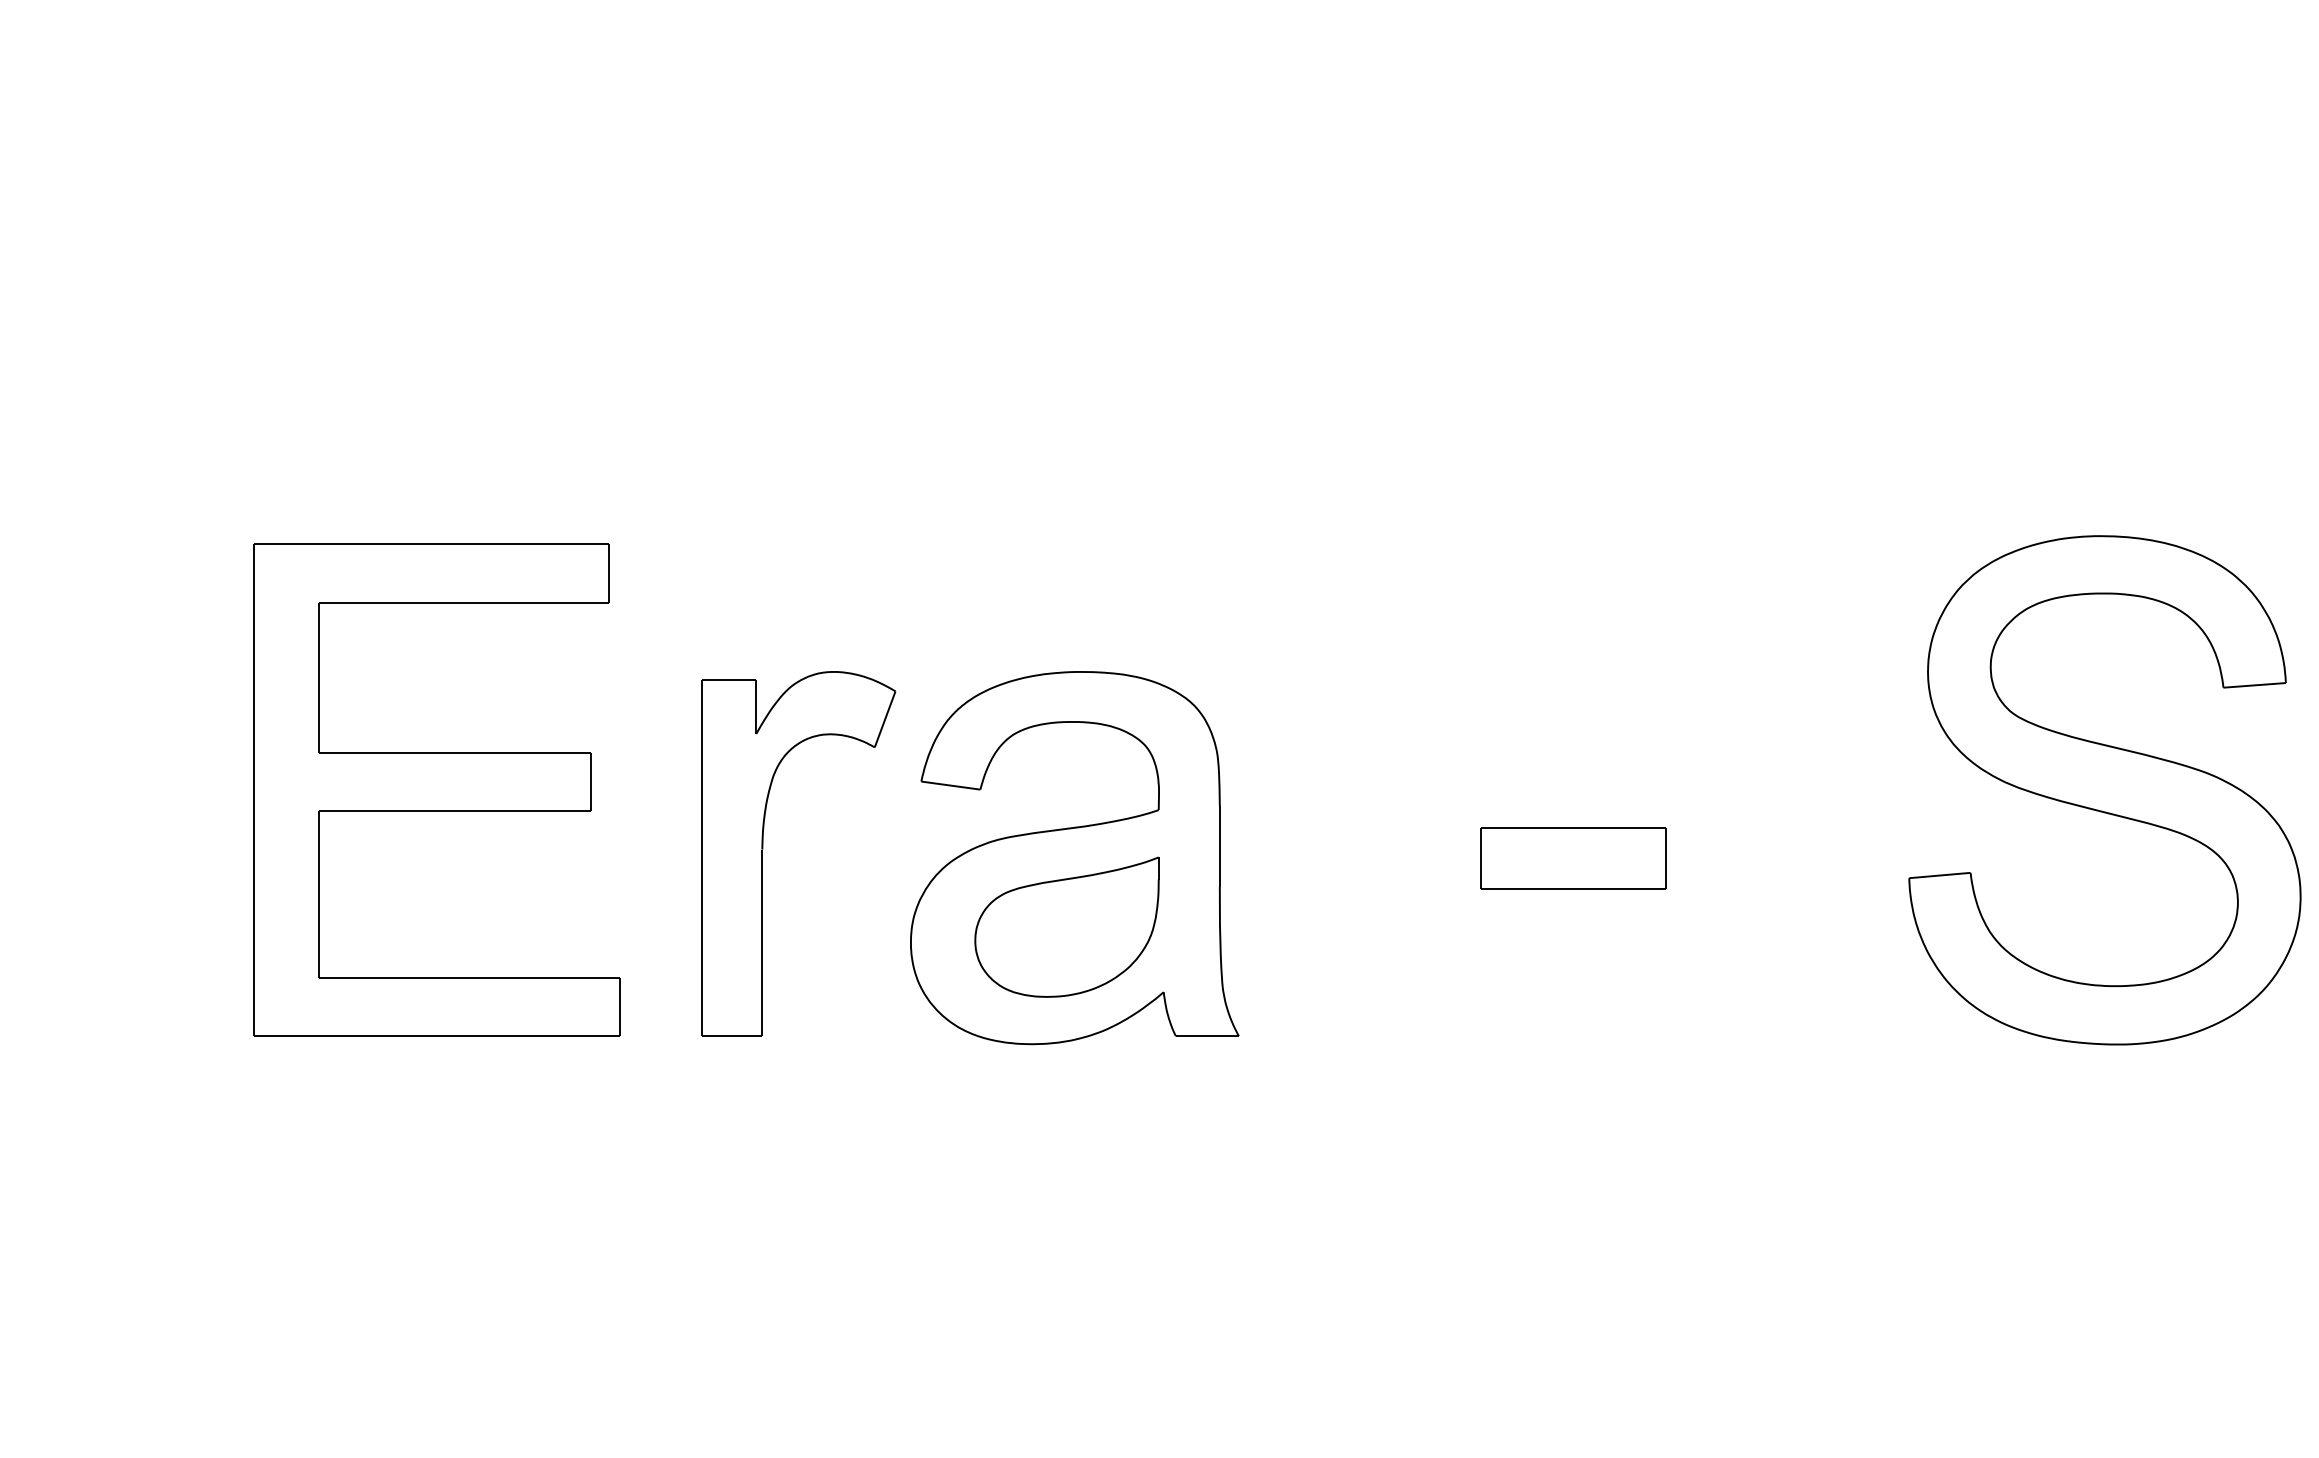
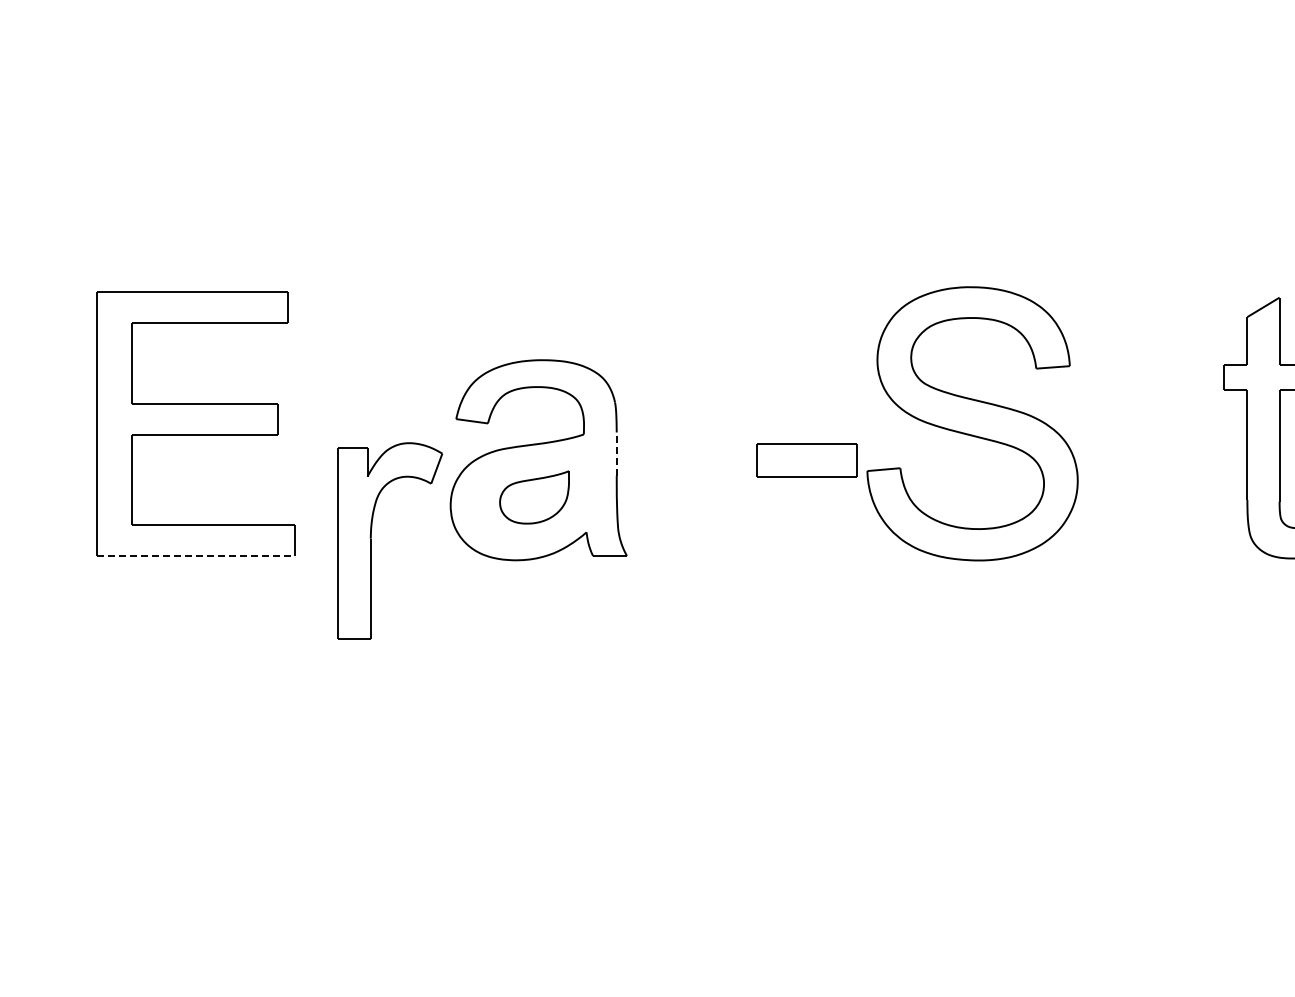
part: (2104, 789) -> (972, 423), moved
line: (1219, 847) -> (616, 454), solid -> dashed
part: (763, 852) -> (371, 540), moved
part: (1066, 927) -> (534, 497), size x0.7
line: (436, 1037) -> (195, 556), solid -> dashed

